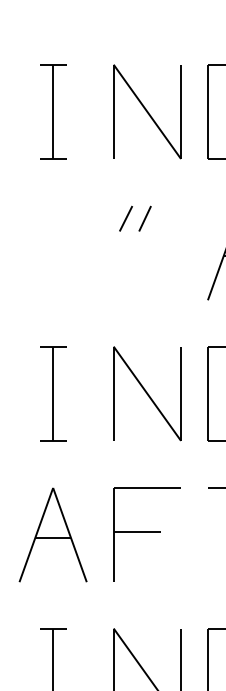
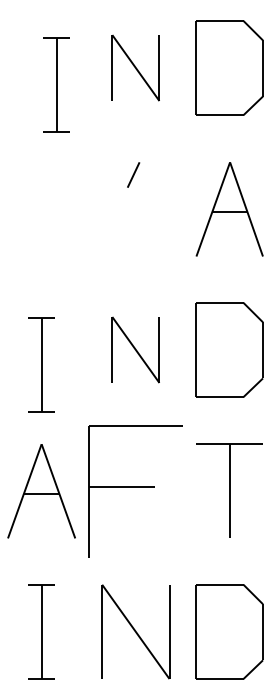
part: (53, 111) -> (56, 84), moved
part: (147, 111) -> (135, 67), size x0.7
line: (126, 218) -> (114, 174), removed
part: (53, 393) -> (41, 364), moved
part: (147, 393) -> (135, 349), size x0.7
part: (147, 534) -> (135, 490), size x1.4

